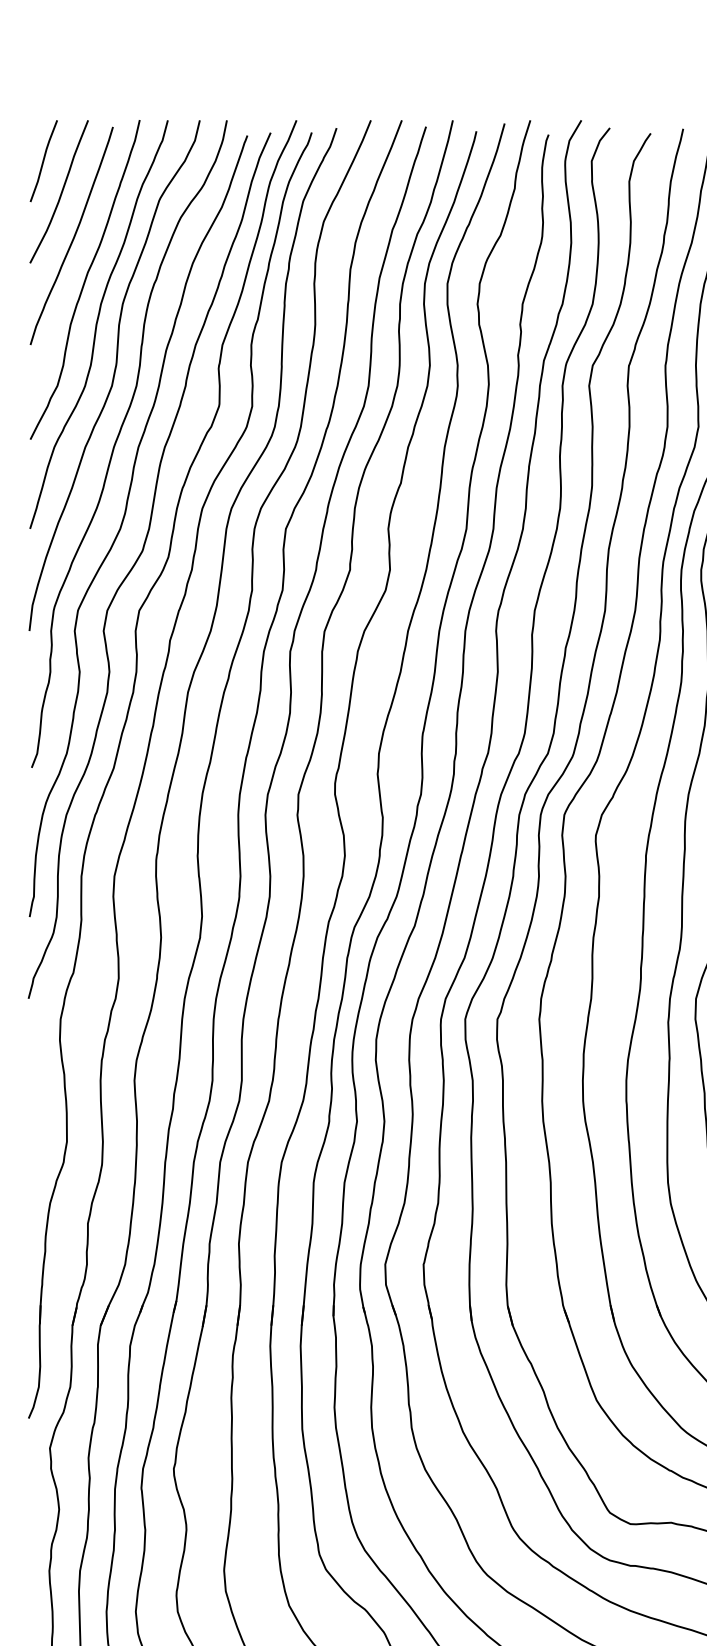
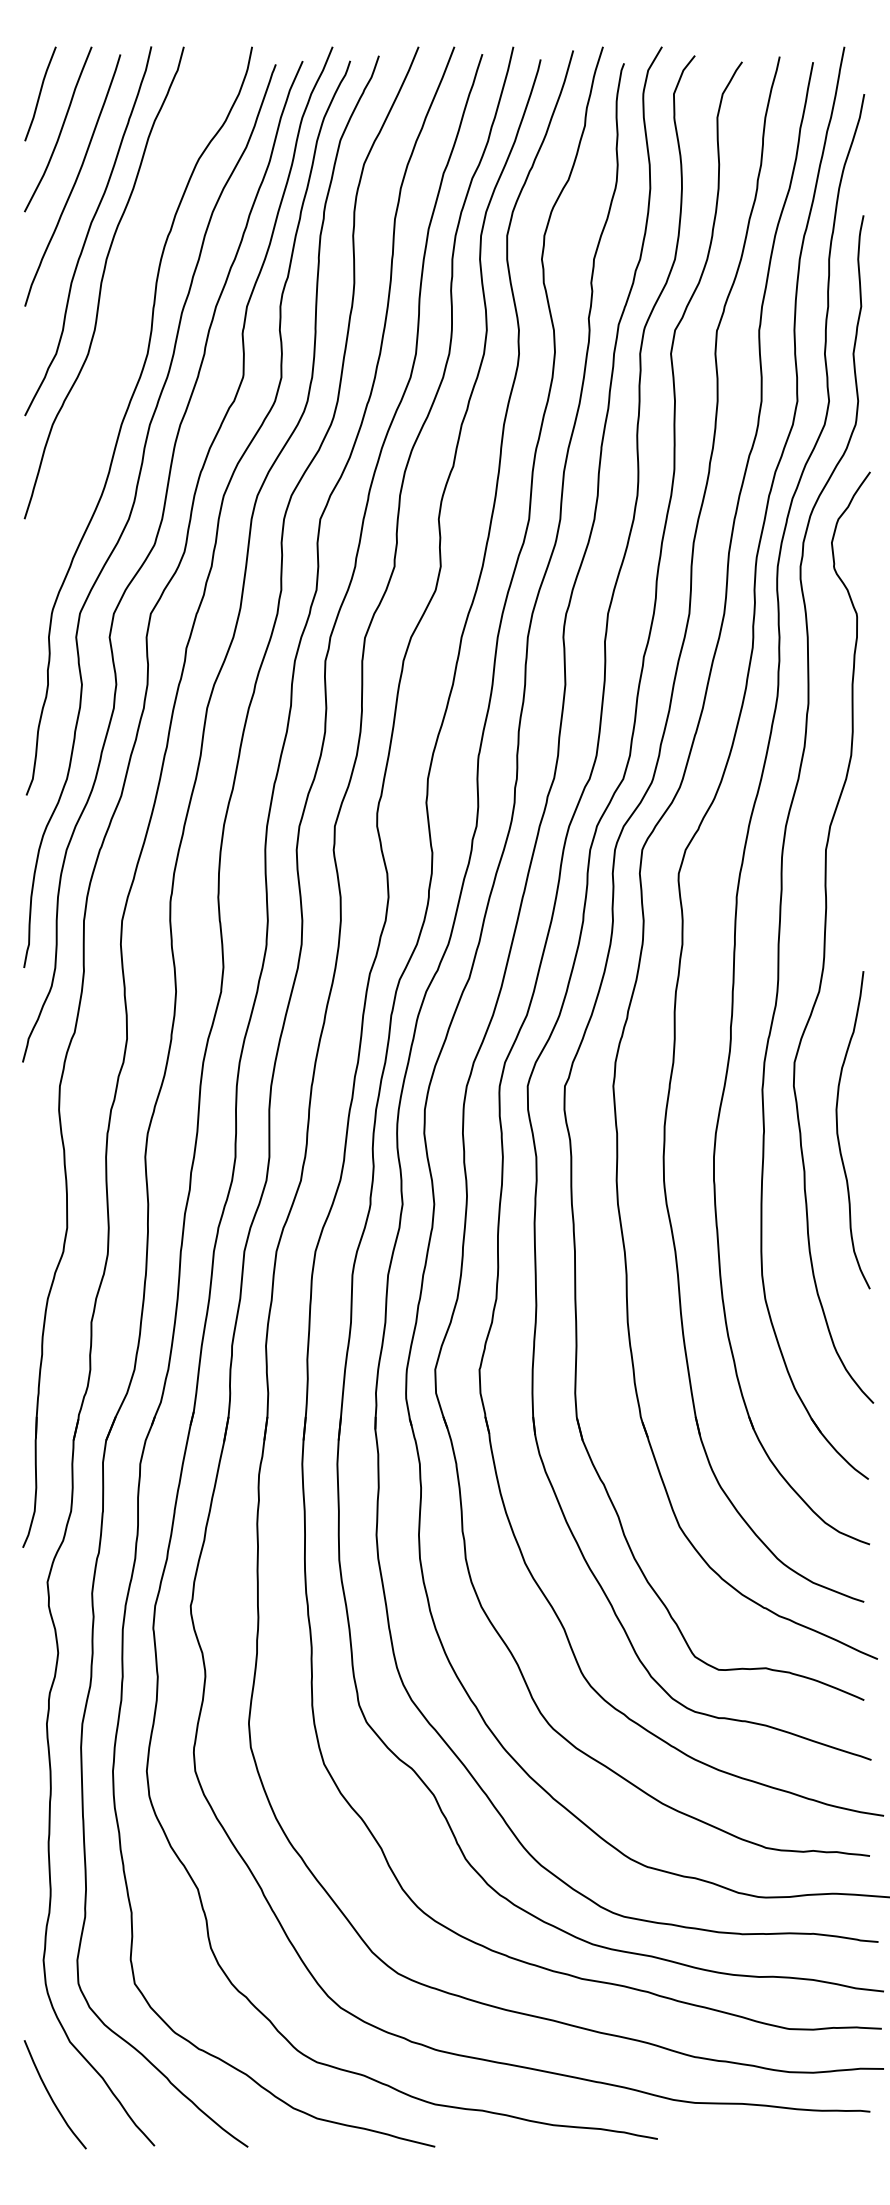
curve: (114, 375) -> (122, 341), removed

